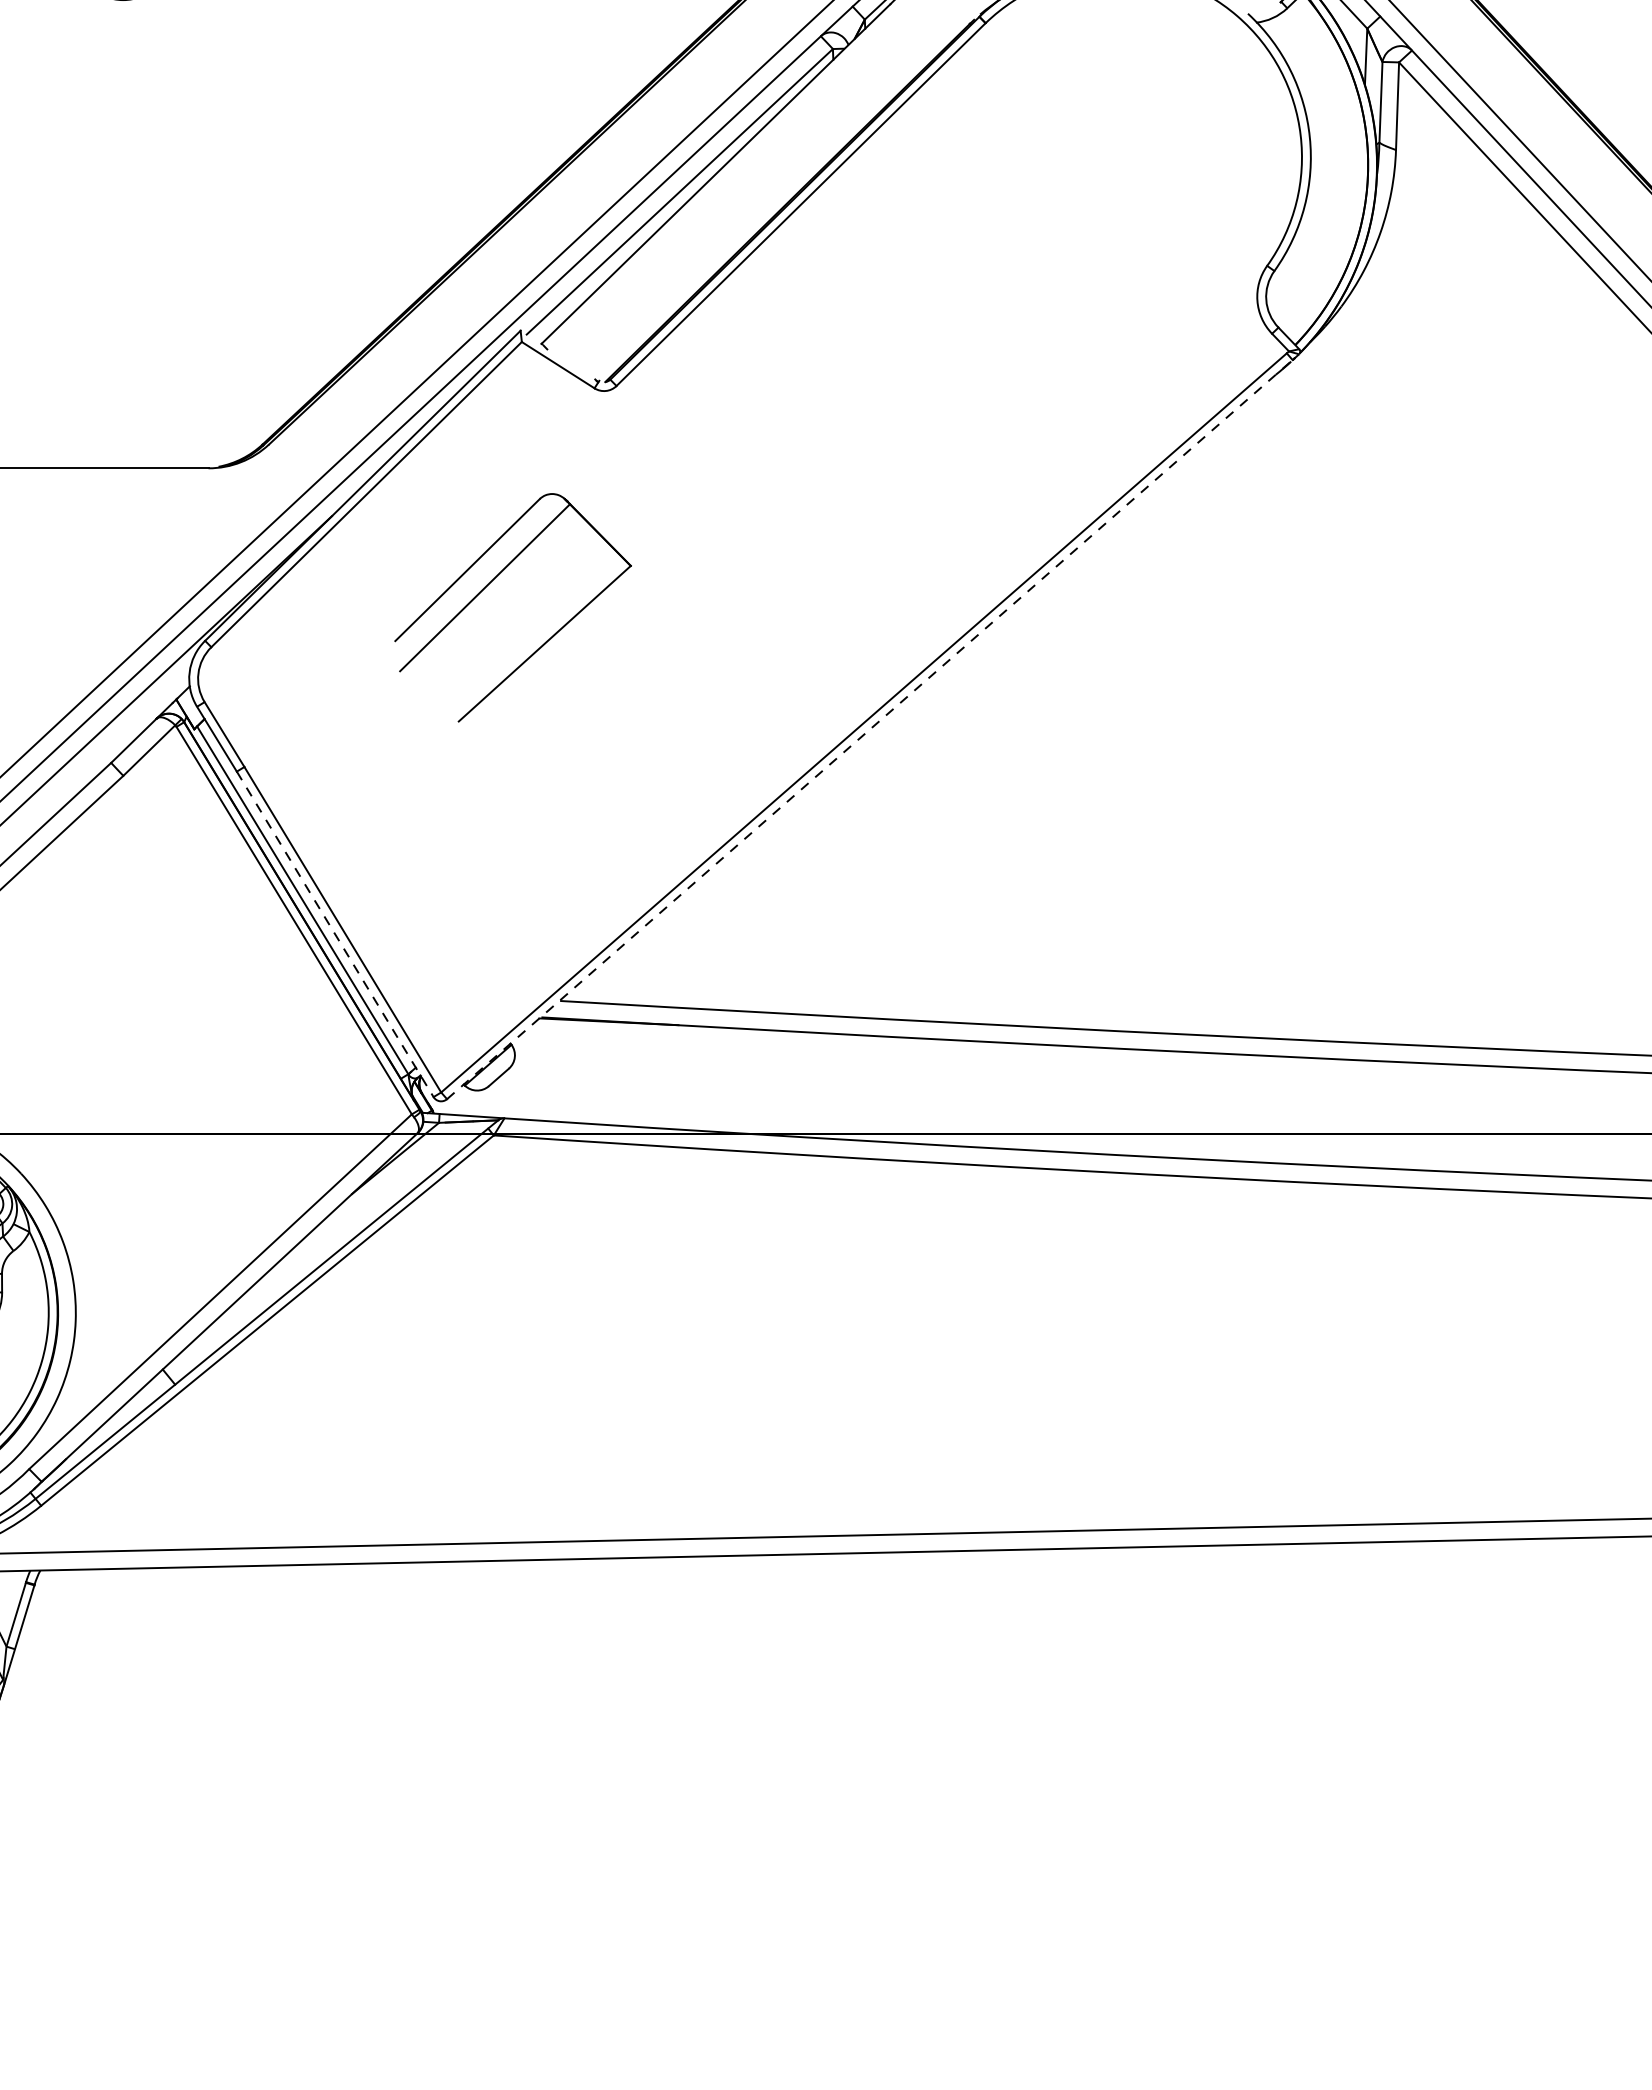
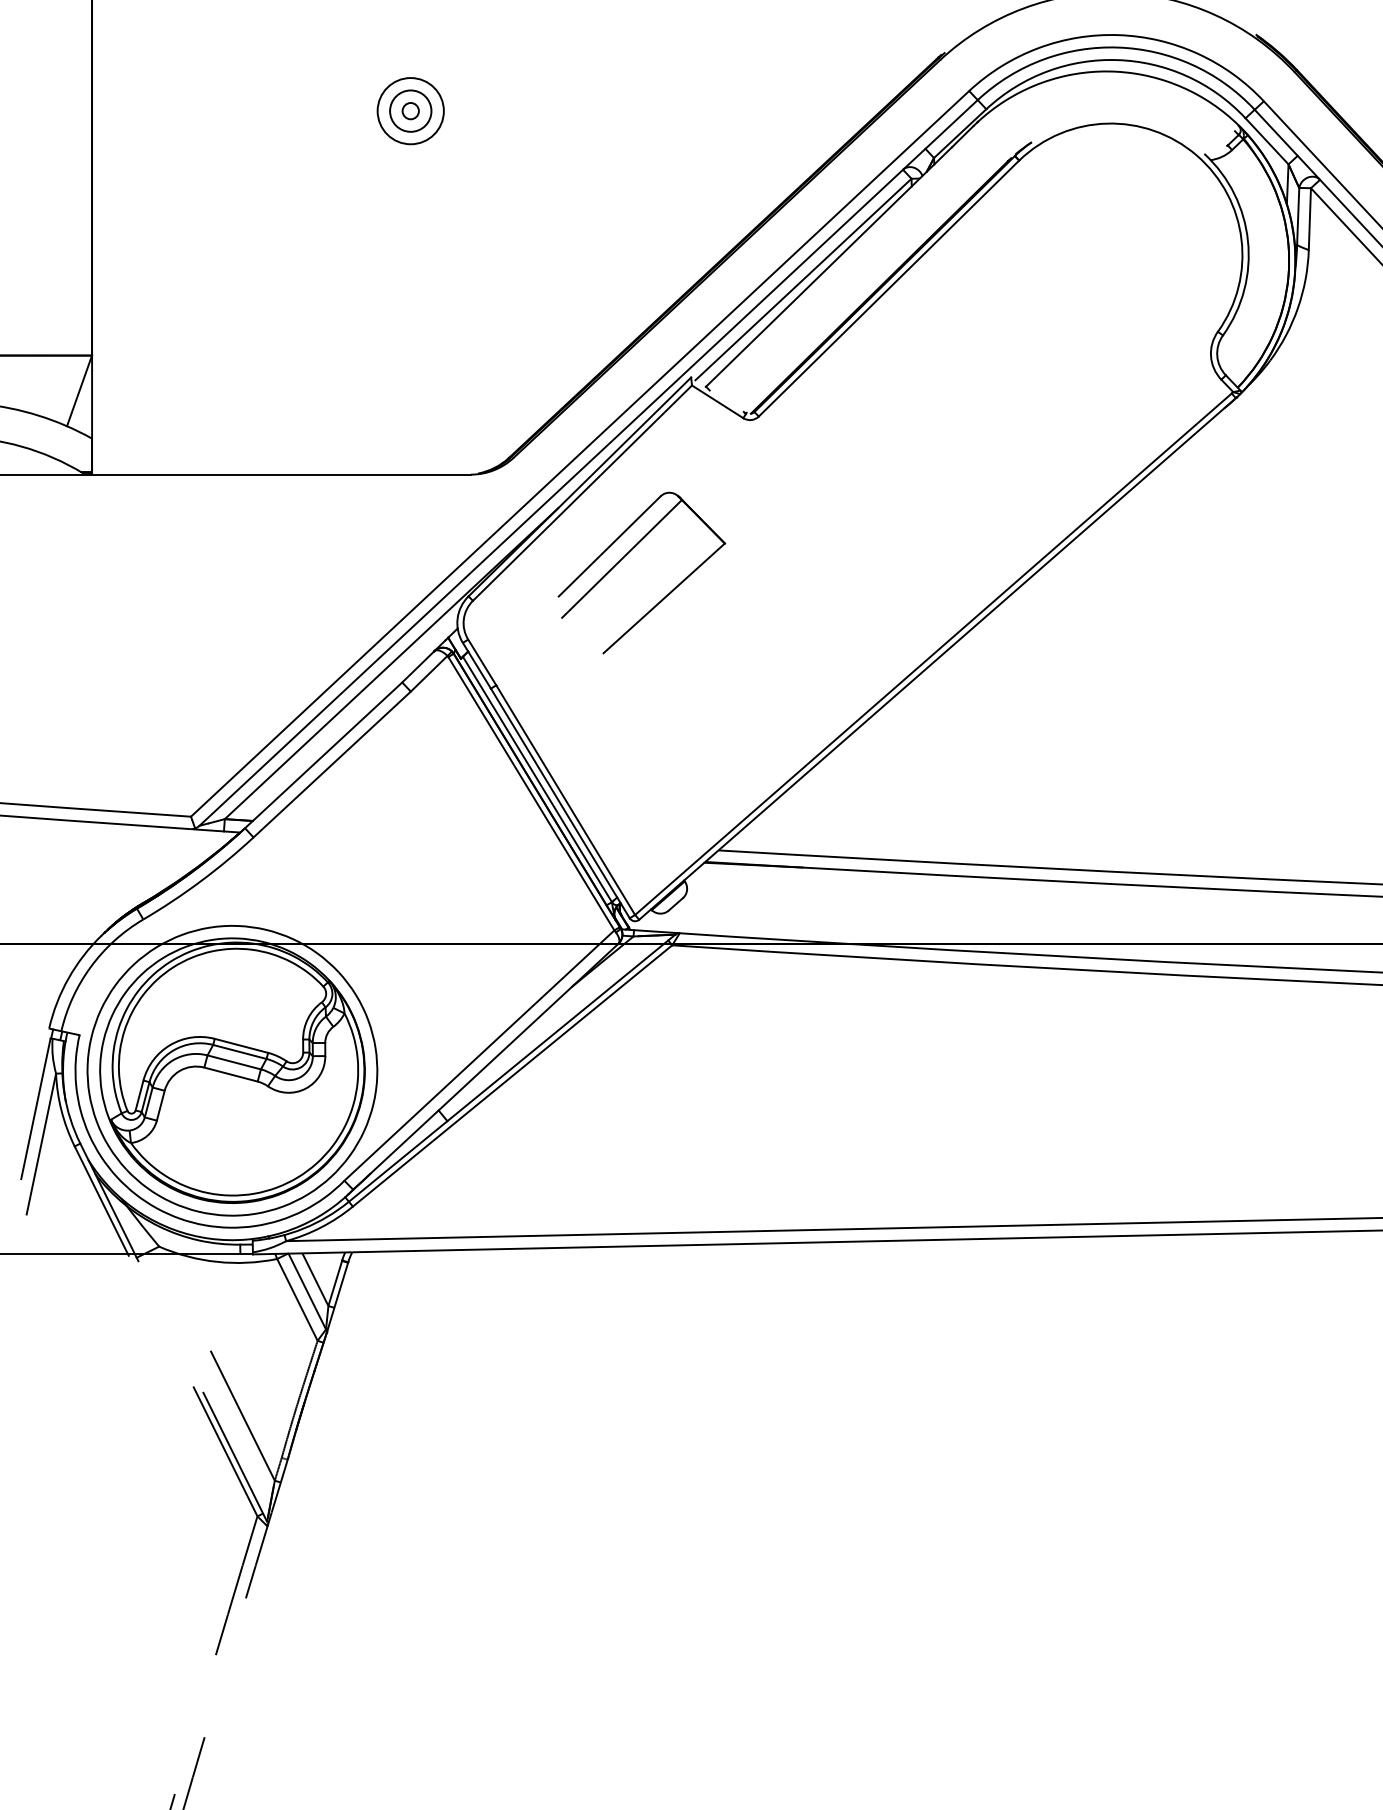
part: (489, 584) -> (625, 556), moved
line: (869, 728) -> (937, 658), dashed -> solid
line: (335, 934) -> (560, 803), dashed -> solid

